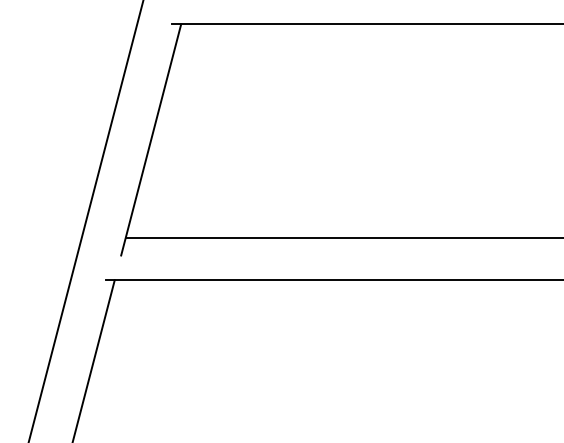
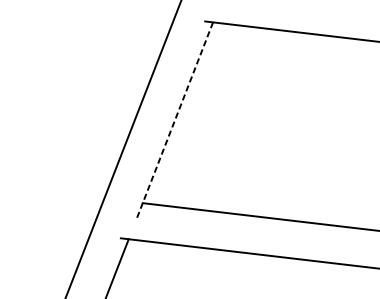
line: (151, 140) -> (175, 120), solid -> dashed

